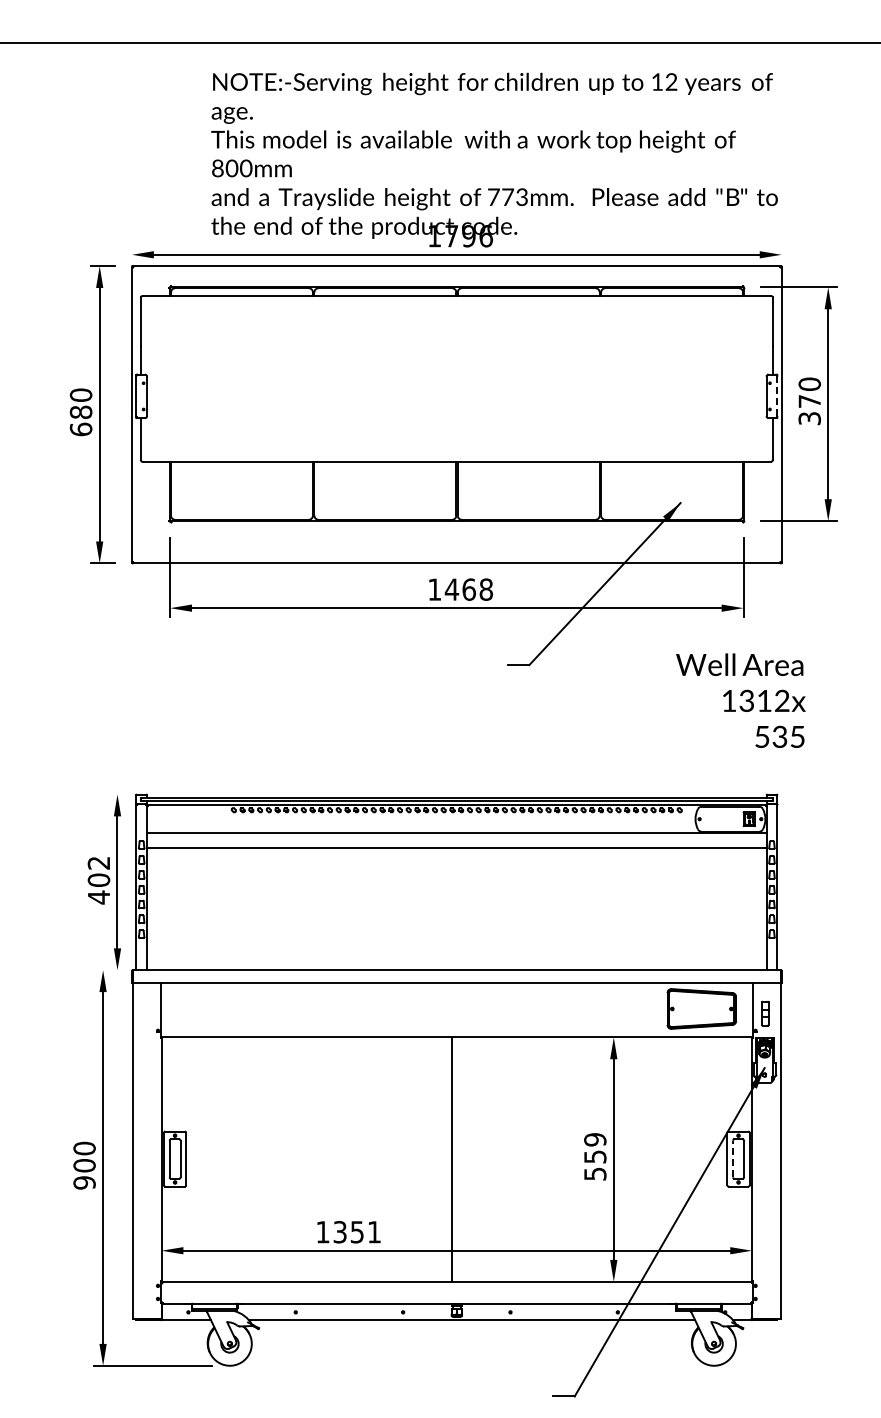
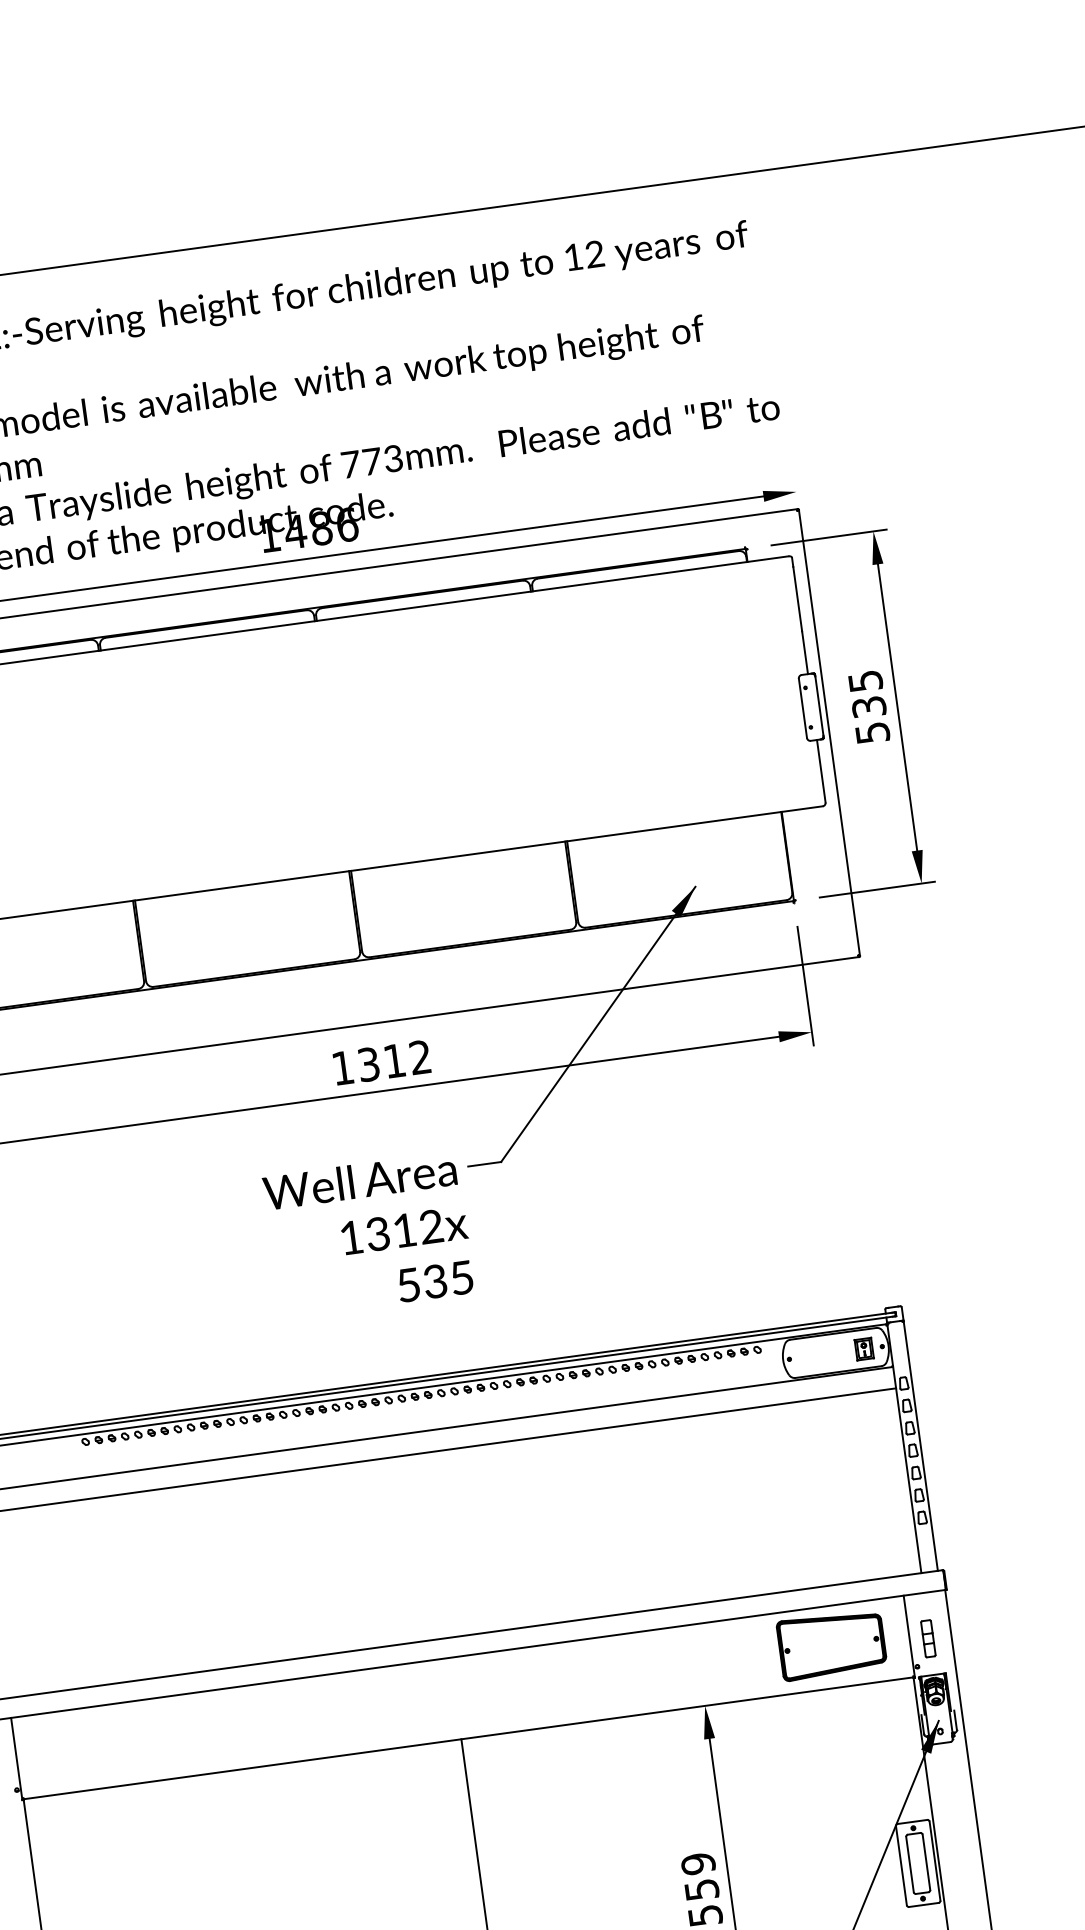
text: (459, 236) -> (307, 530), 1796 -> 1486
line: (777, 396) -> (819, 706), dashed -> solid
text: (809, 400) -> (868, 705), 370 -> 535
text: (468, 589) -> (393, 1060), 1468 -> 1312
text: (740, 700) -> (368, 1234), moved
line: (733, 1158) -> (910, 1863), dashed -> solid

